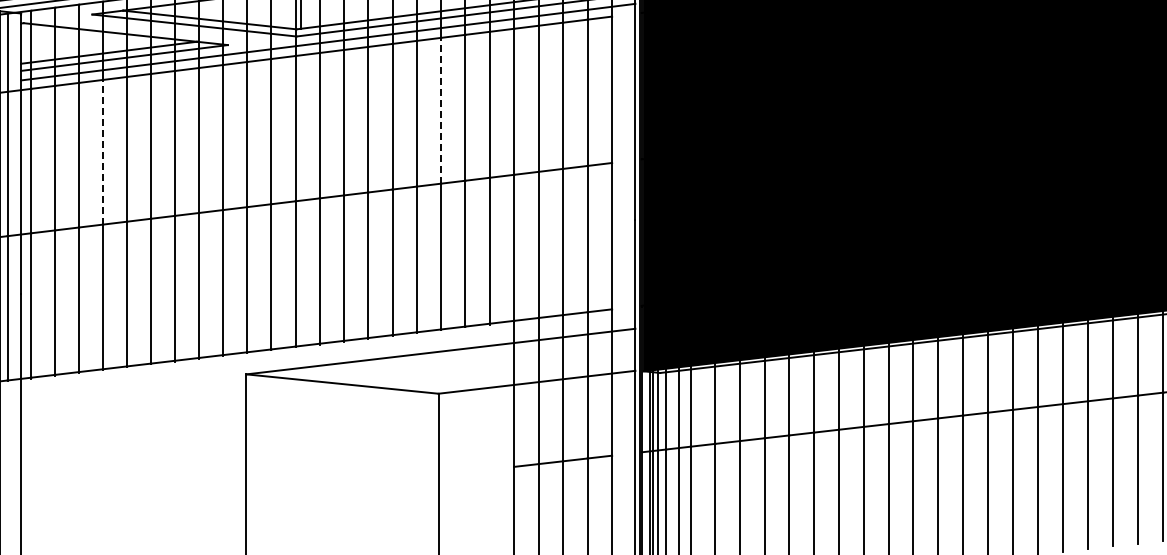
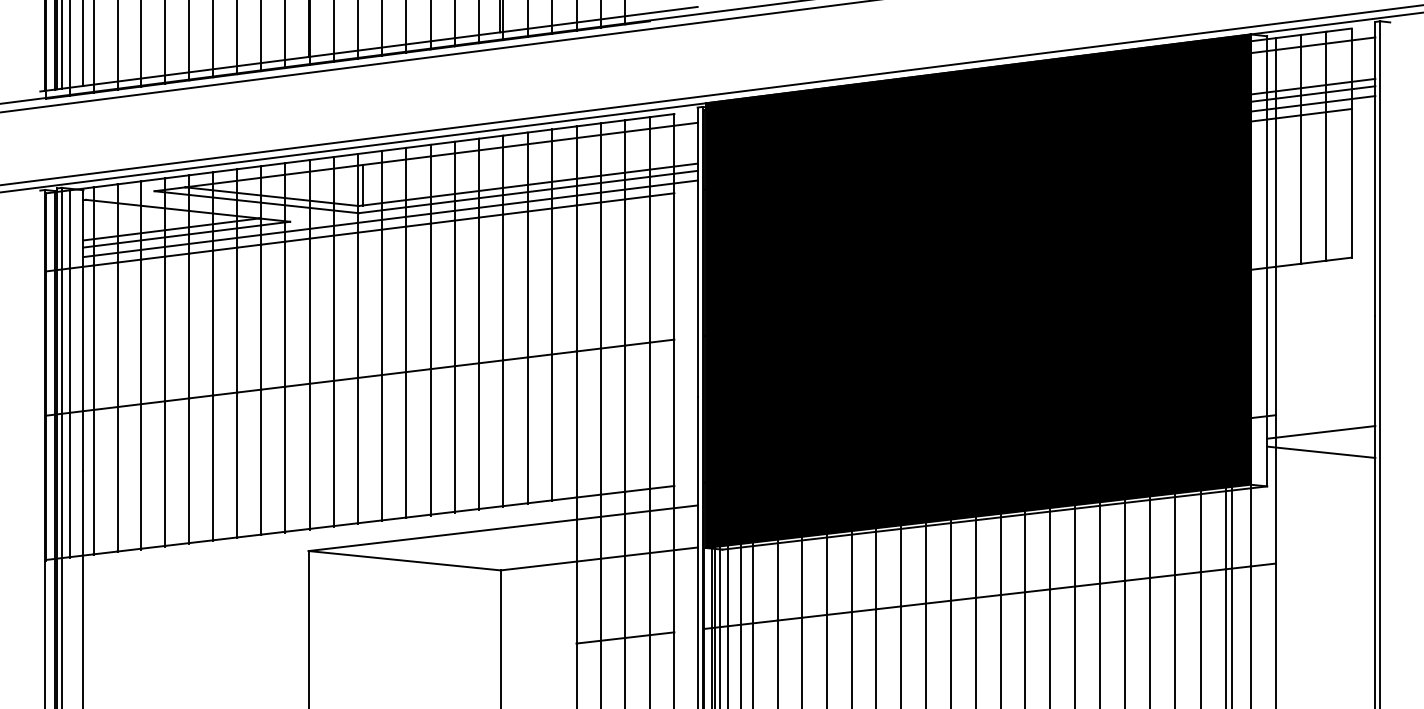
line: (441, 110) -> (503, 287), dashed -> solid
line: (103, 151) -> (165, 328), dashed -> solid

